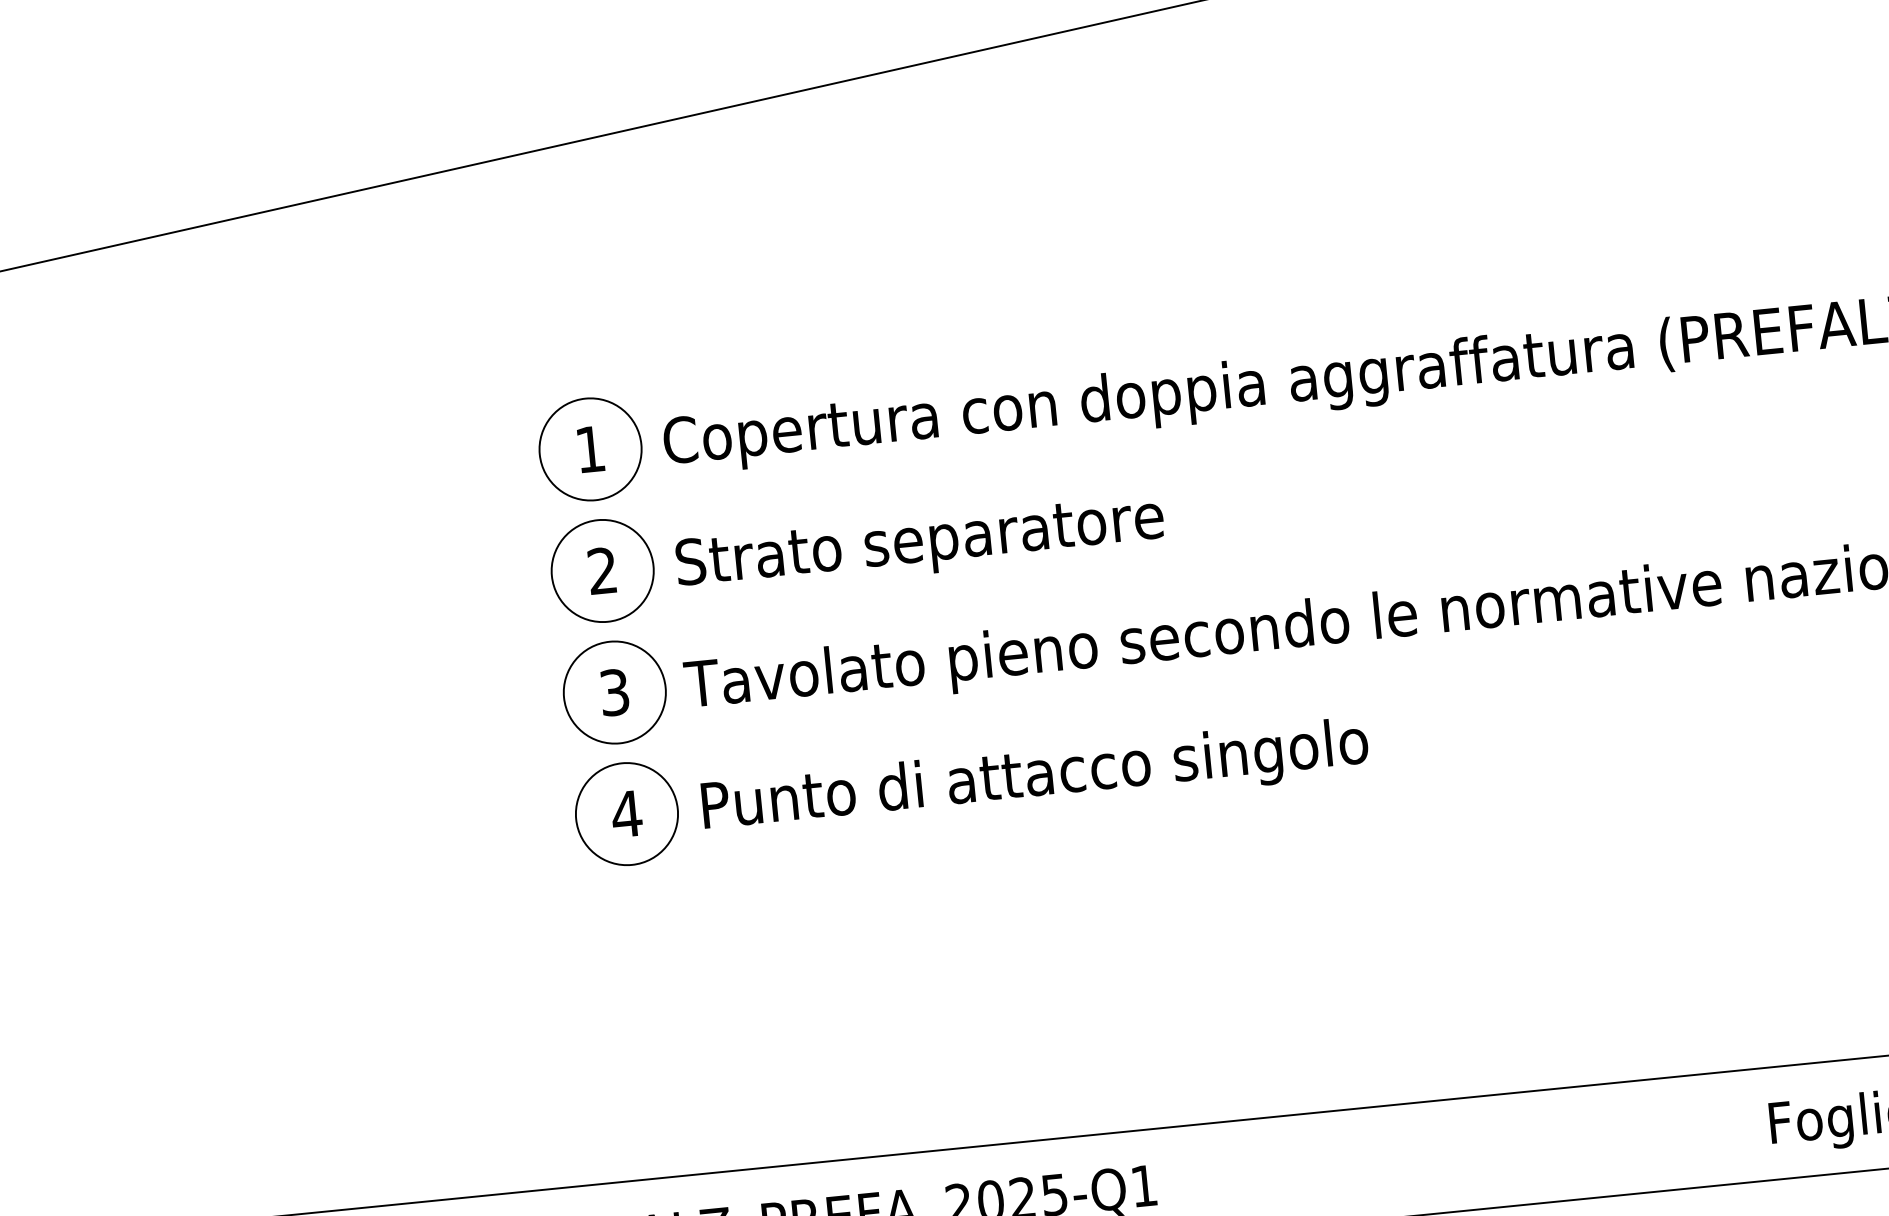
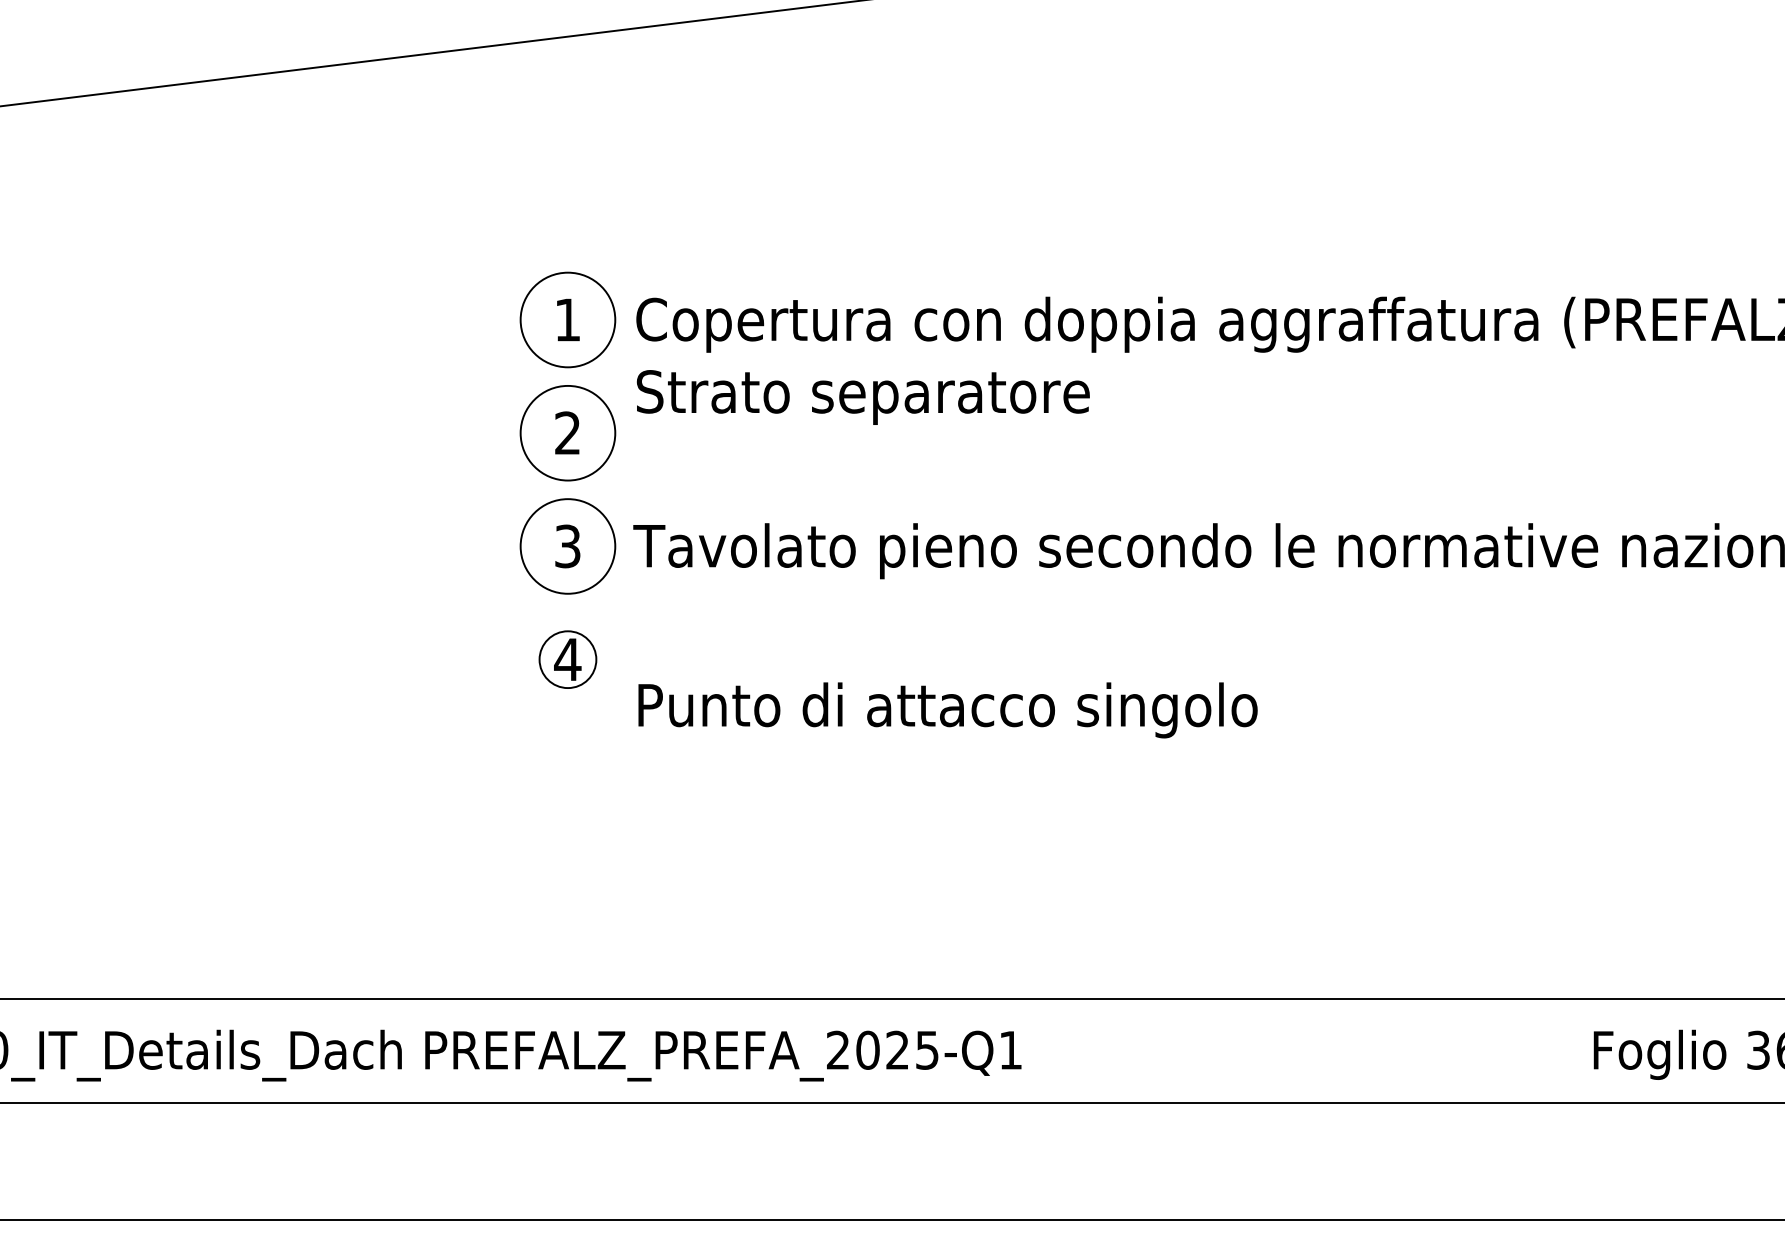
text: (919, 545) -> (862, 397), moved
text: (1034, 778) -> (947, 710), moved
circle: (626, 813) -> (567, 659), size x0.6

